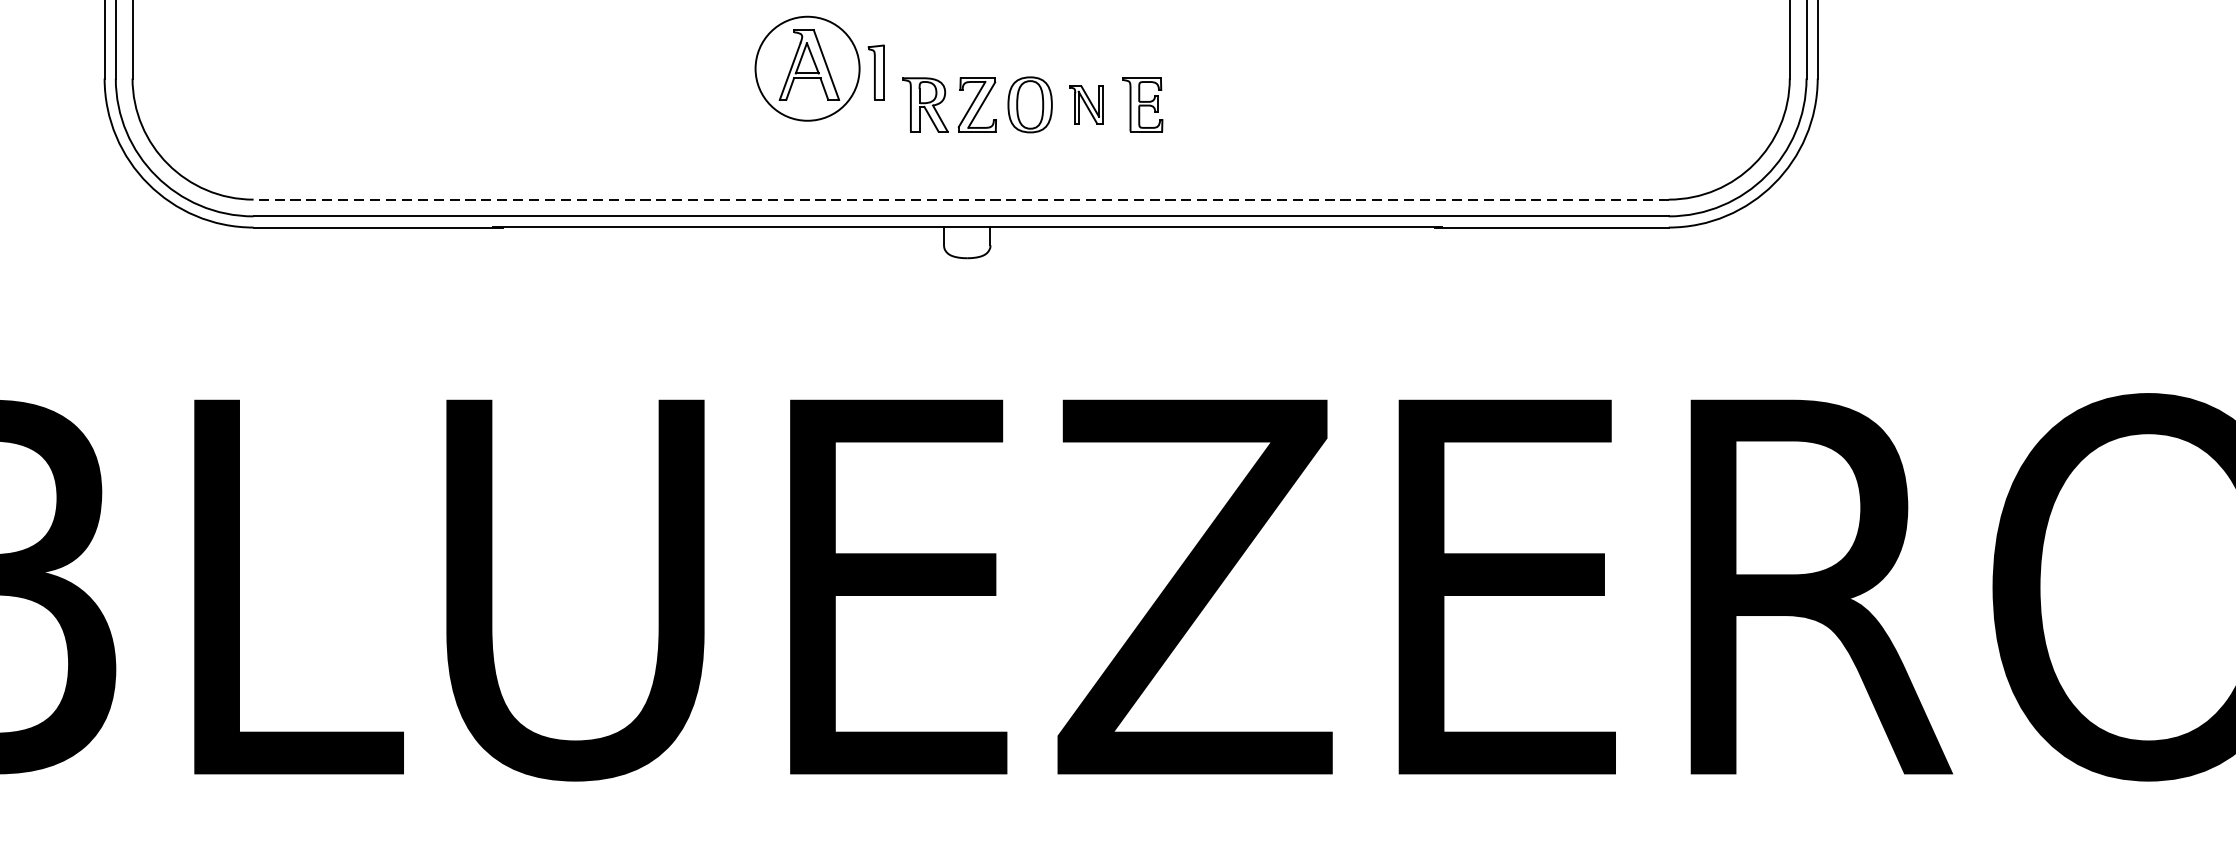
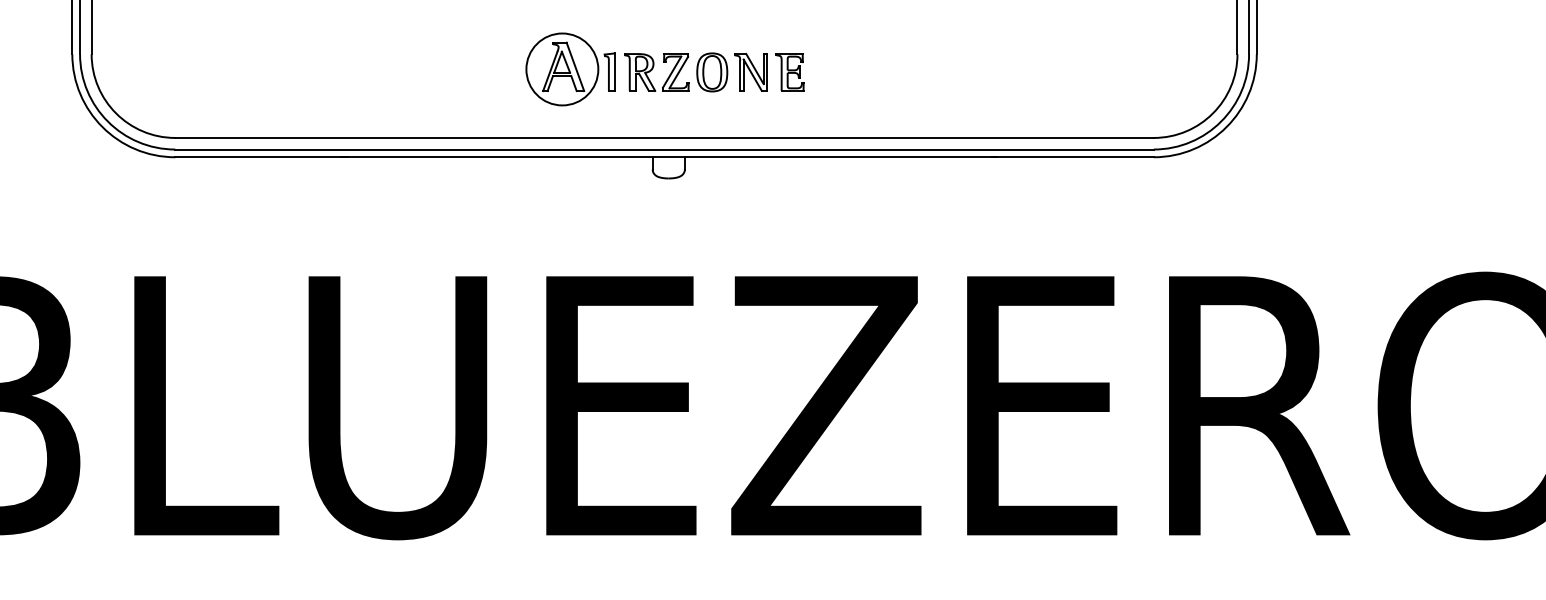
part: (819, 68) -> (570, 69), moved
part: (1085, 104) -> (750, 72), size x1.43
line: (961, 198) -> (664, 137), dashed -> solid

